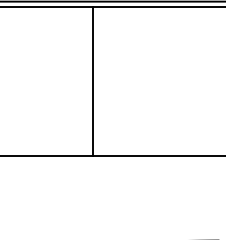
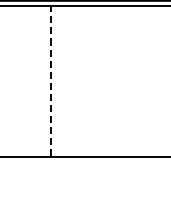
line: (92, 81) -> (50, 81), solid -> dashed

